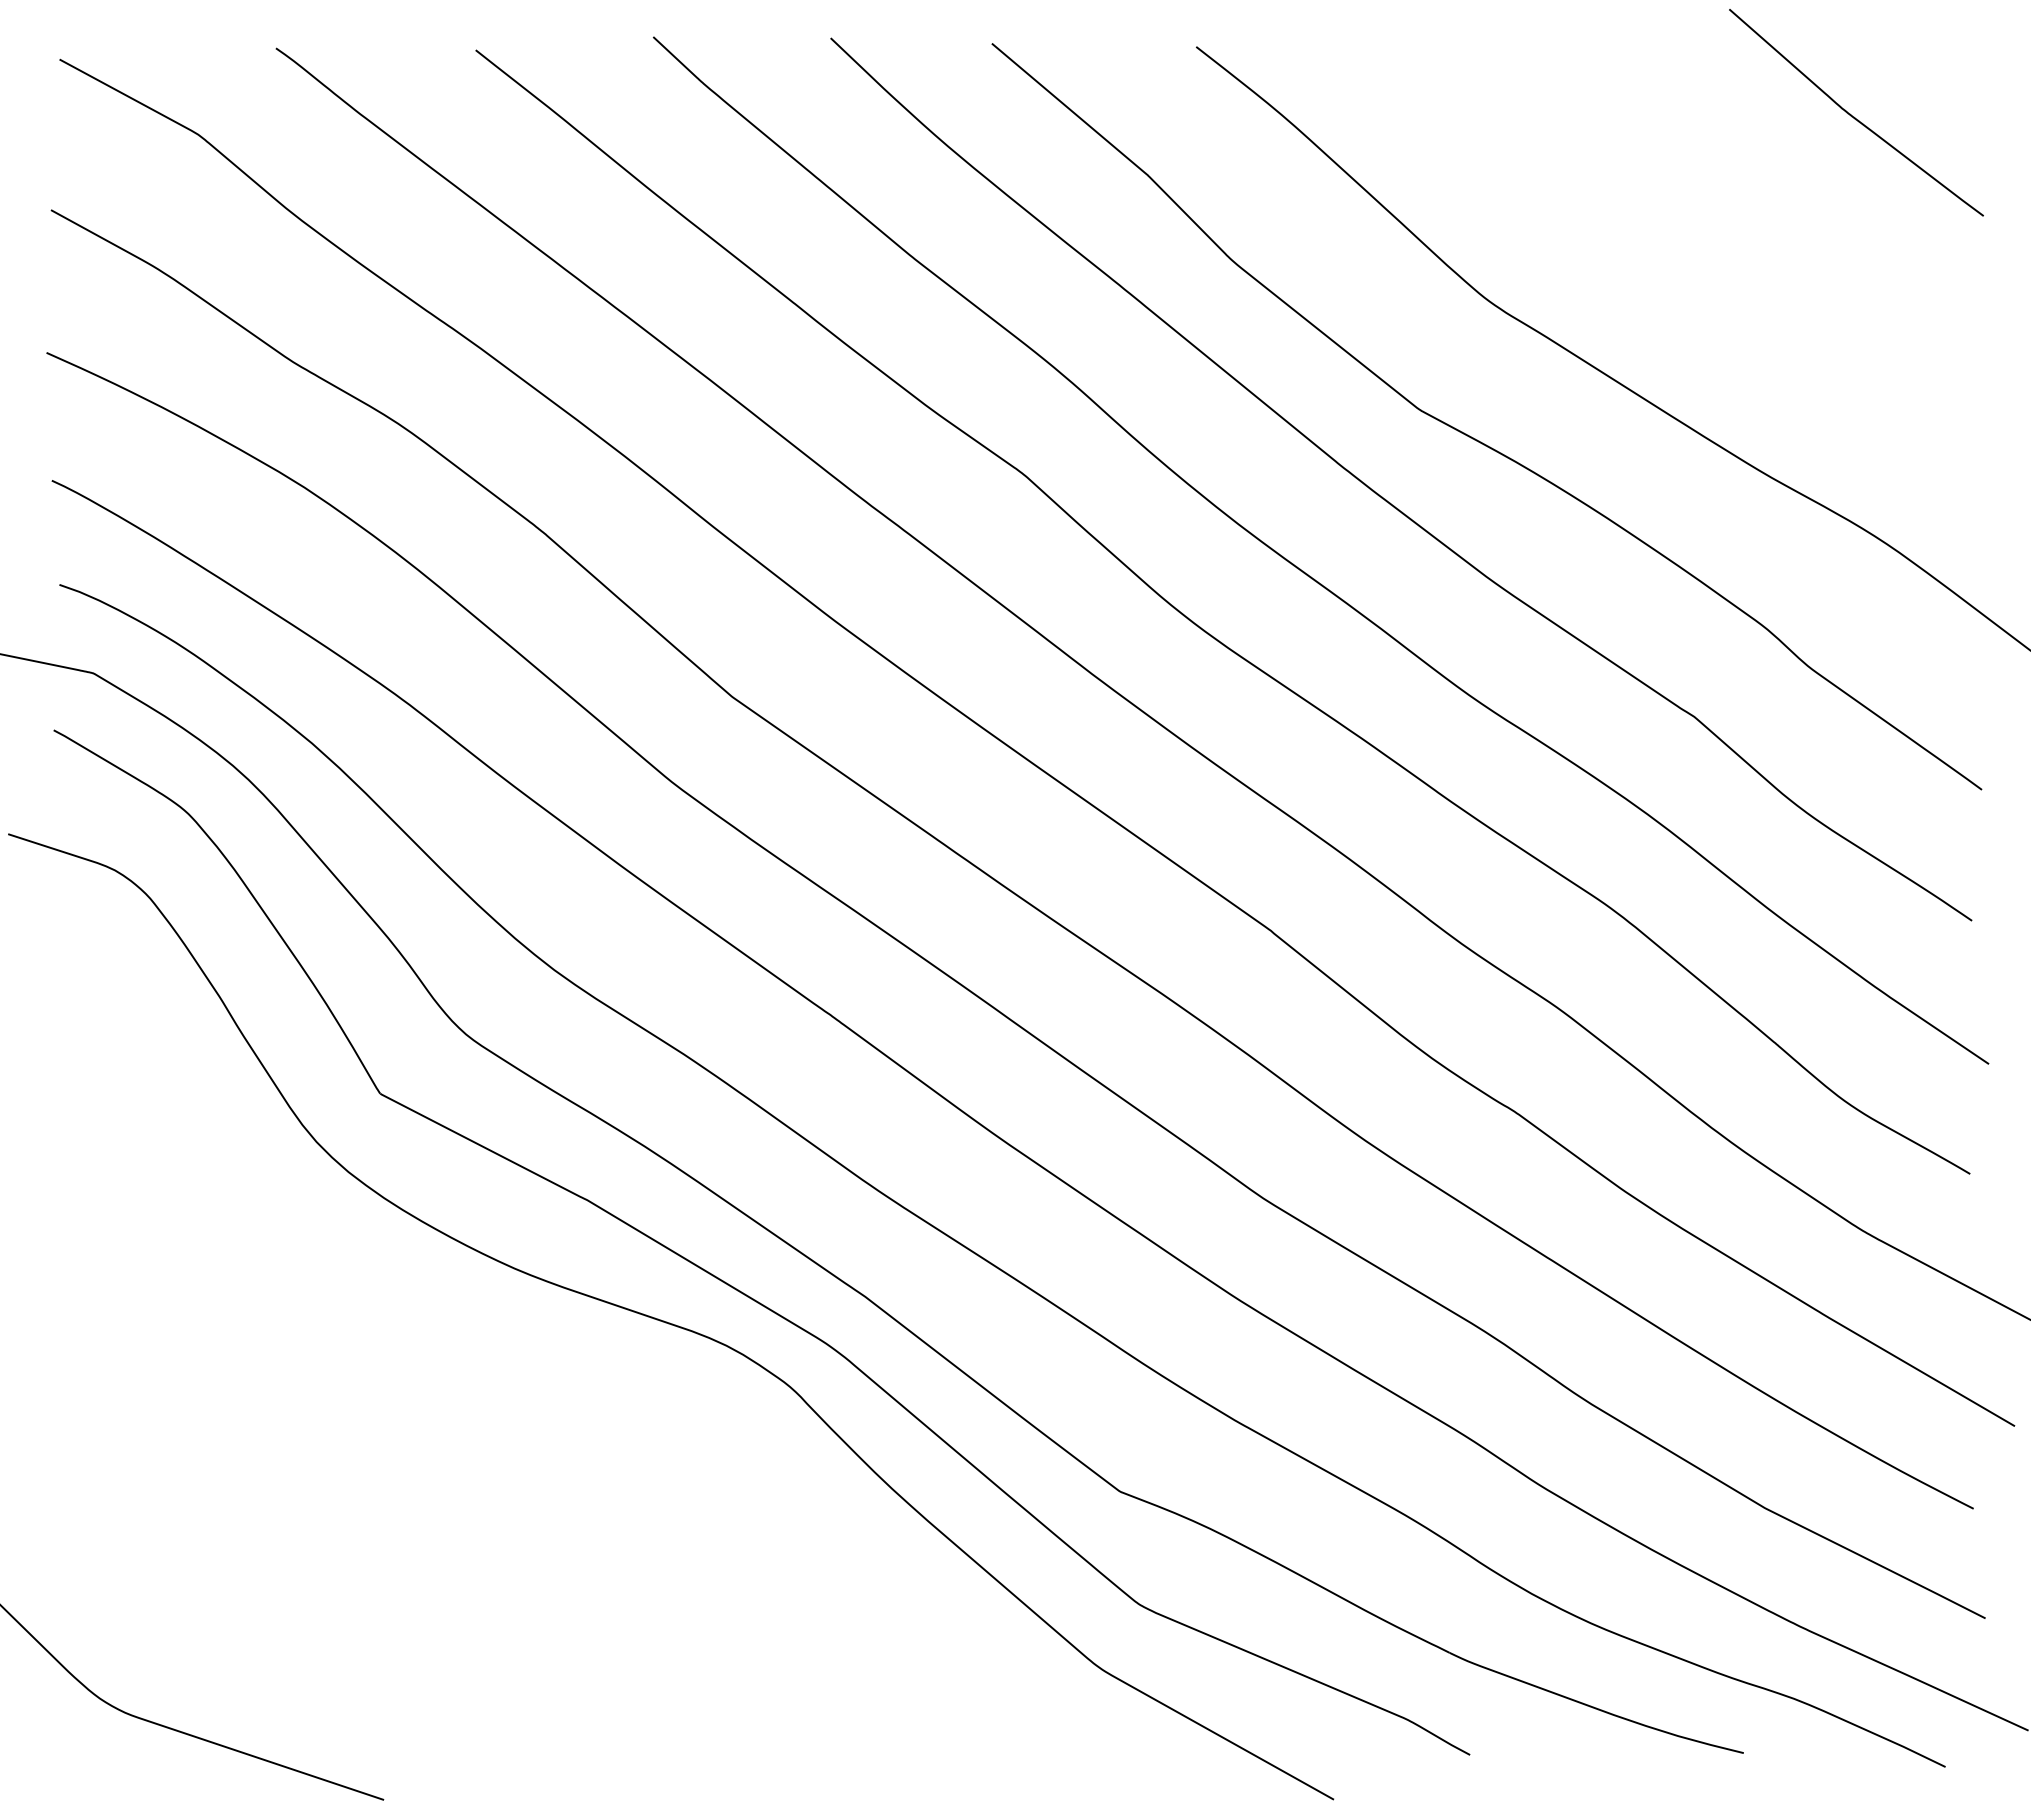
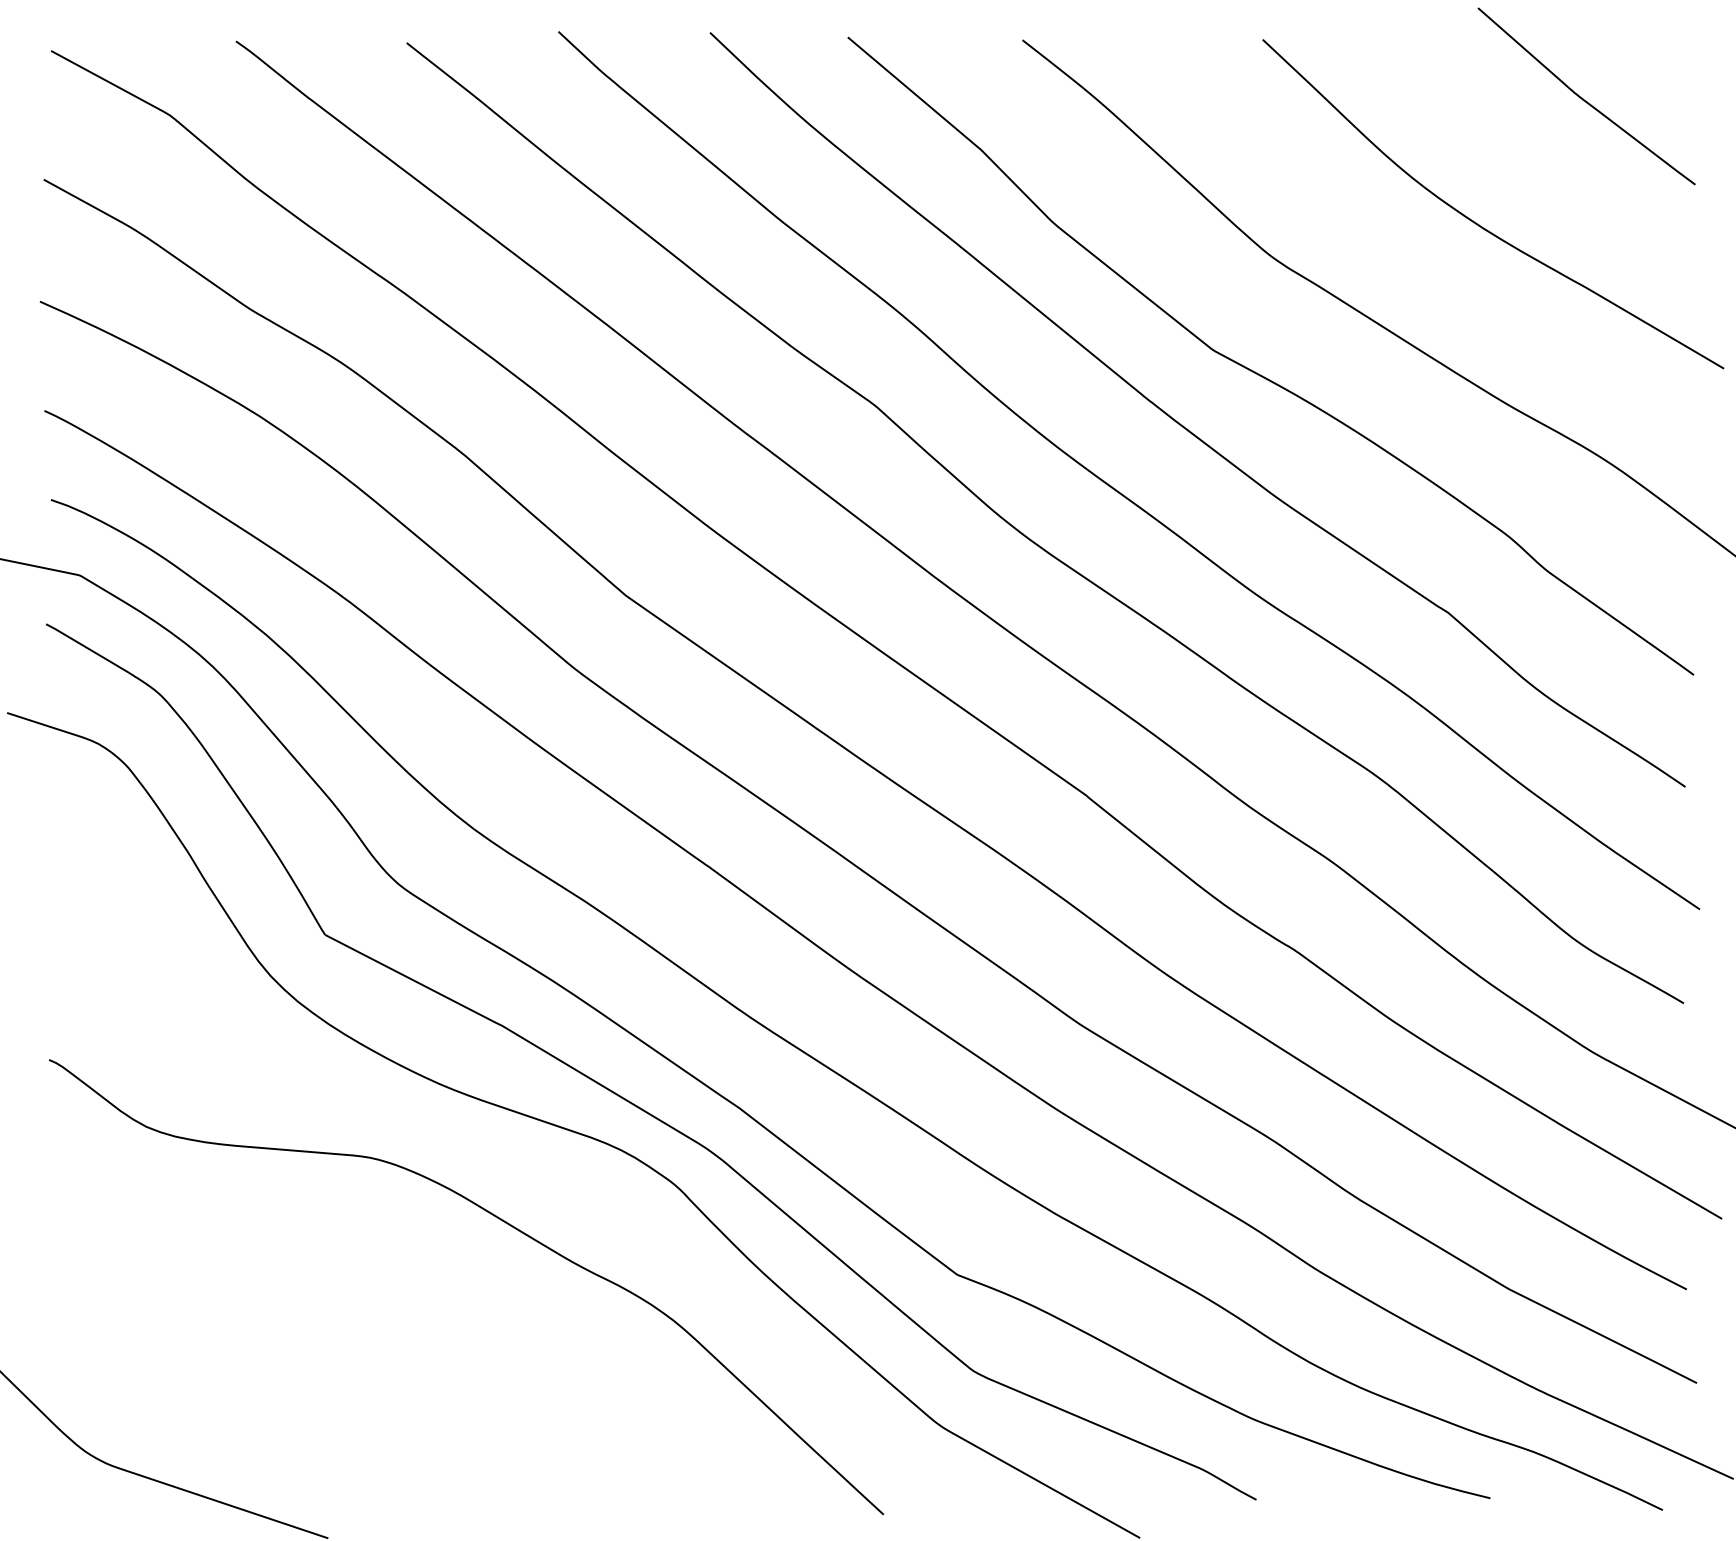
curve: (1730, 262) -> (1479, 224), added
curve: (591, 1431) -> (505, 1223), added

